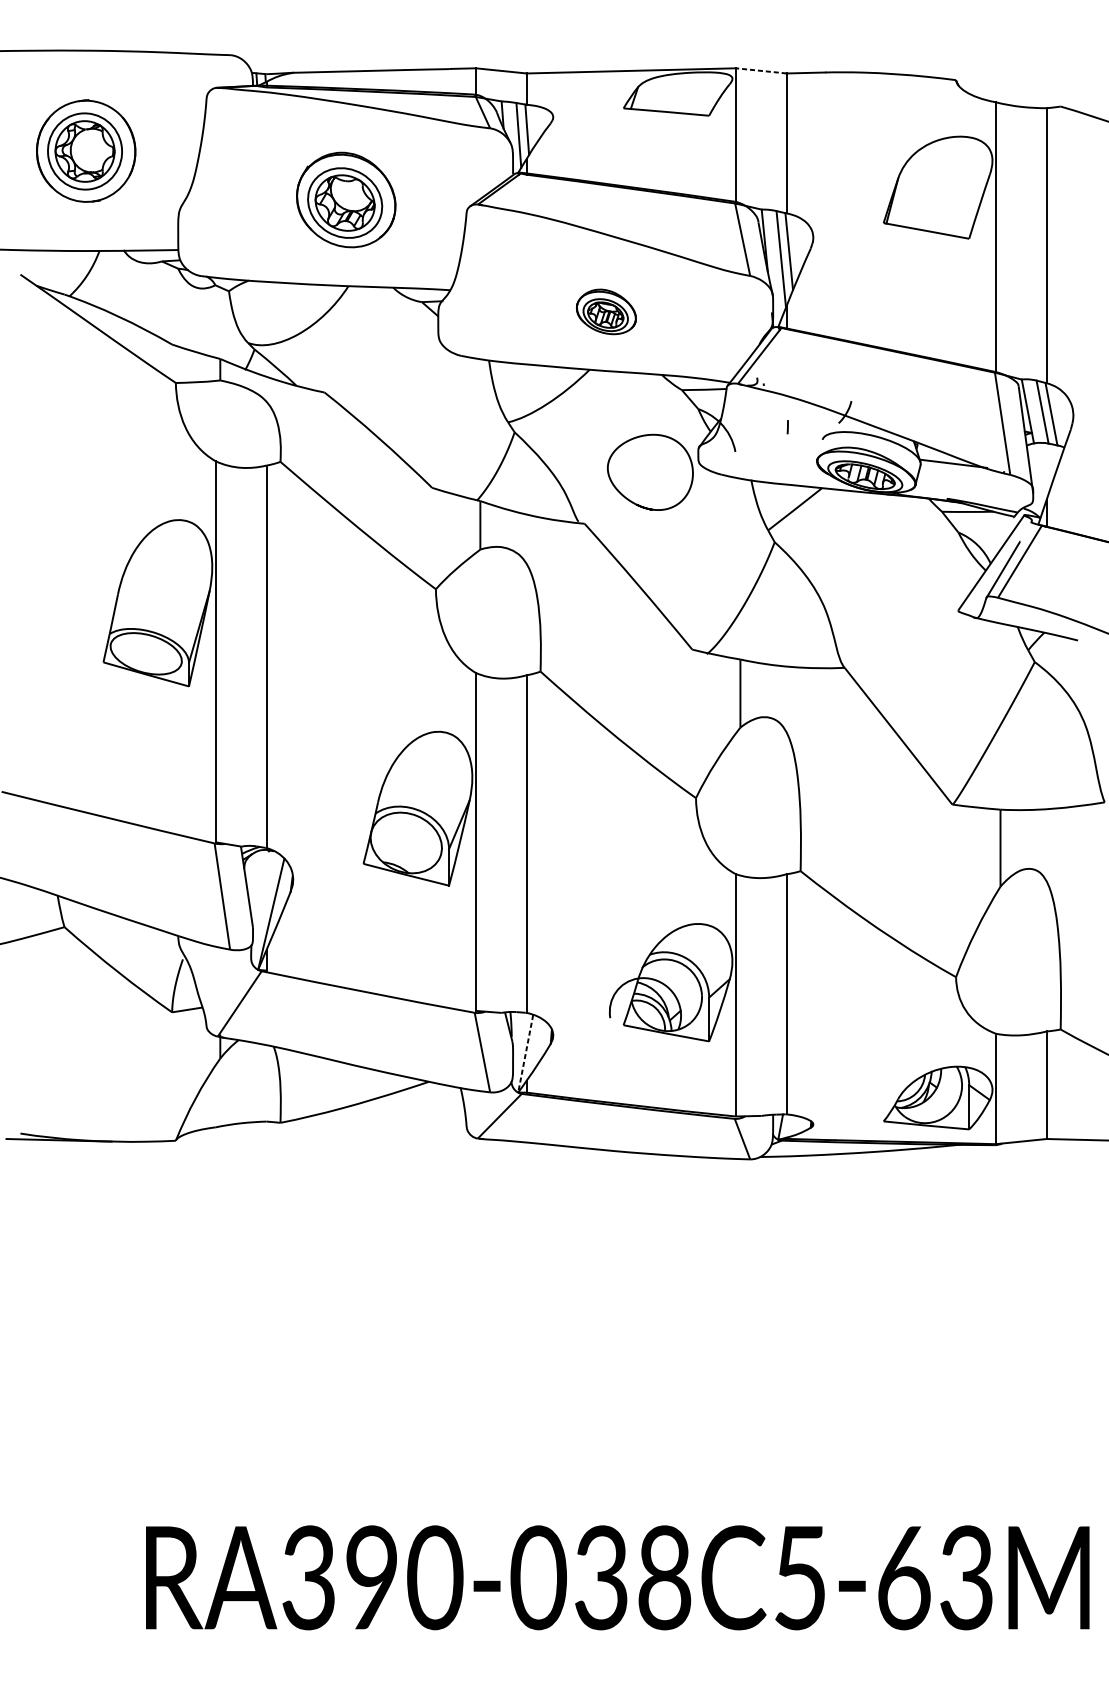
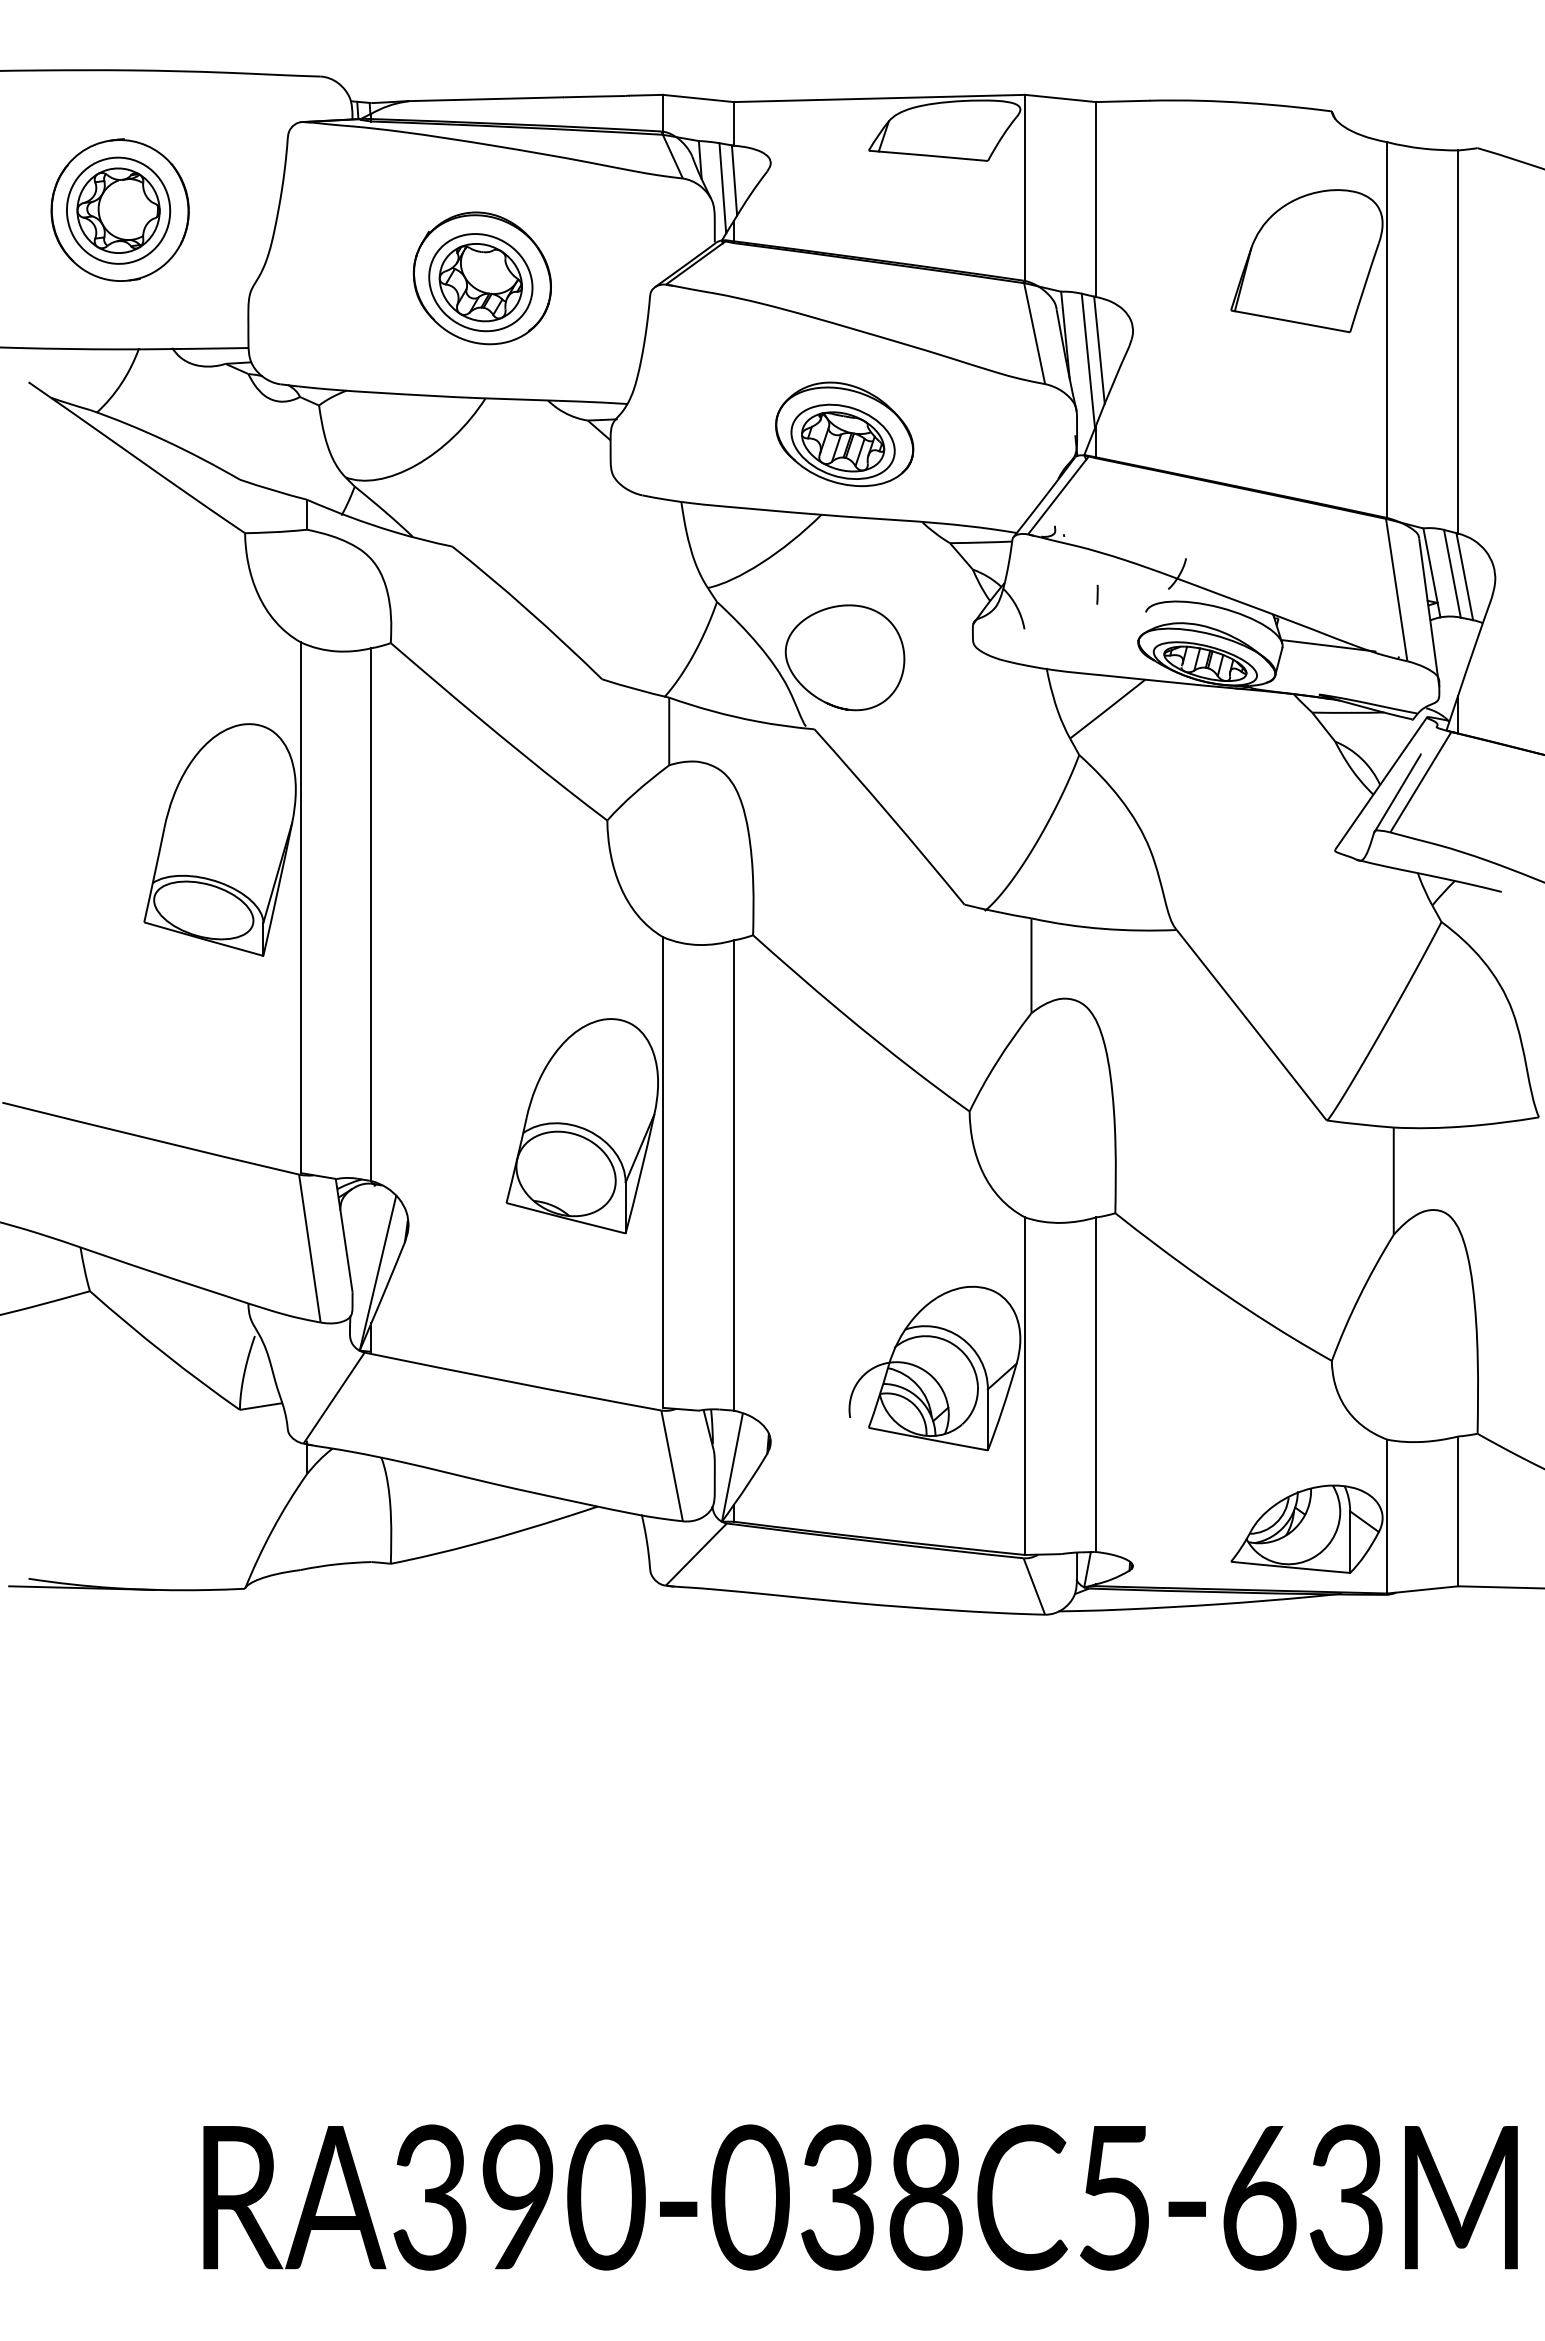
line: (761, 70) -> (1060, 98), dashed -> solid
part: (606, 311) -> (844, 433), size x1.67
curve: (634, 502) -> (822, 699), moved
line: (525, 1054) -> (732, 1468), dashed -> solid

